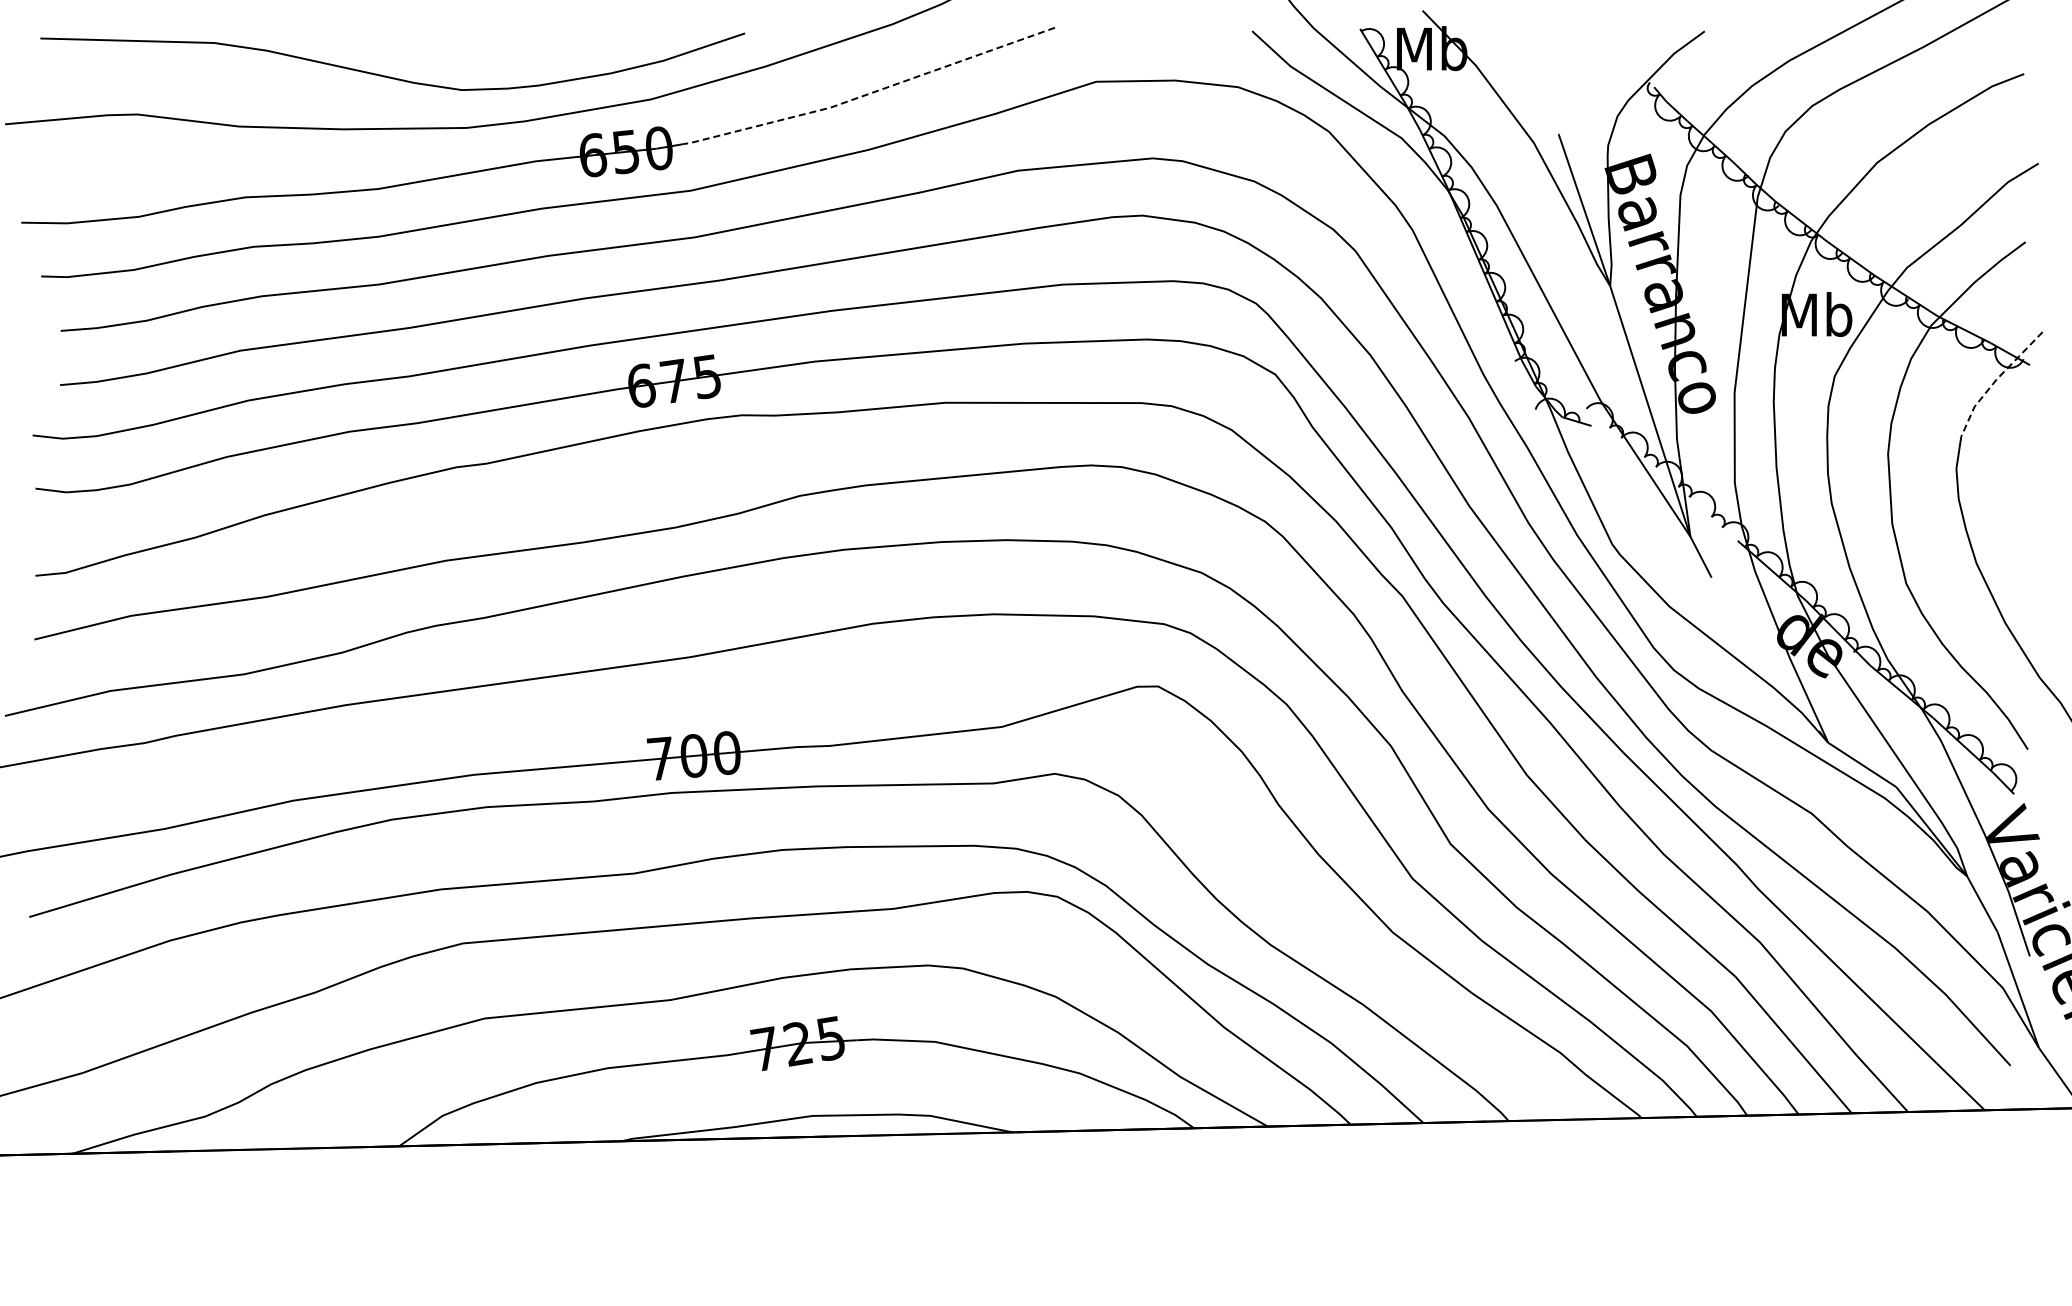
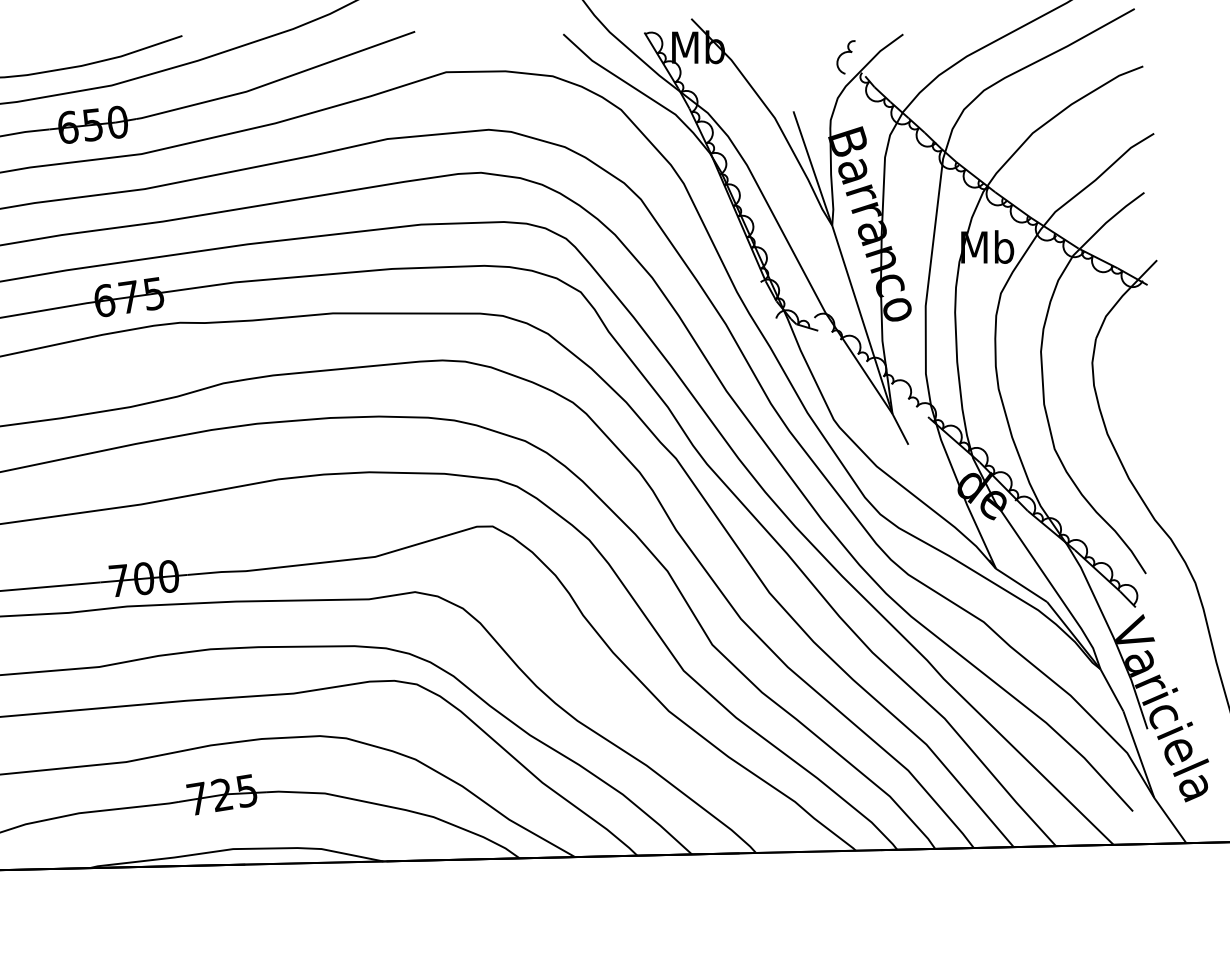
part: (1628, 61) -> (846, 57), added
line: (869, 93) -> (275, 81), dashed -> solid
line: (1996, 380) -> (1122, 296), dashed -> solid

